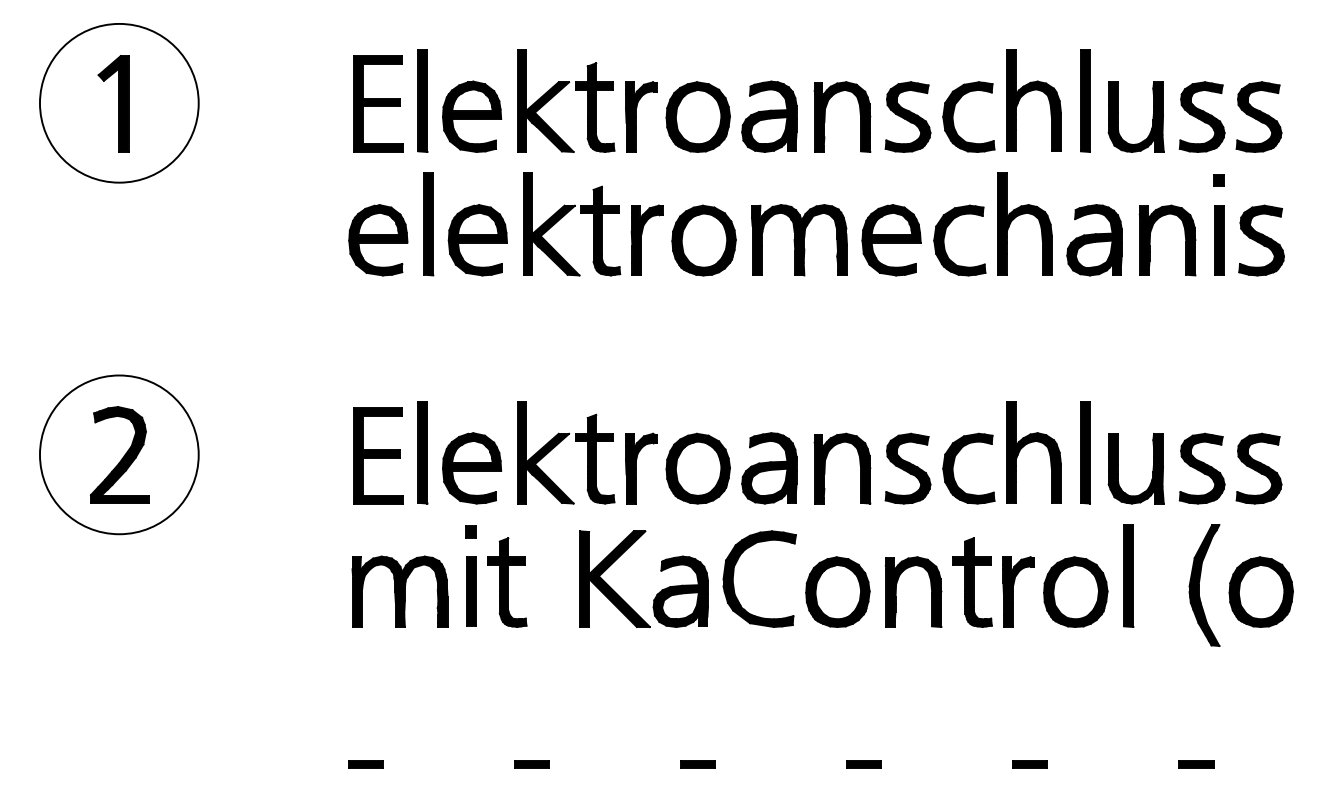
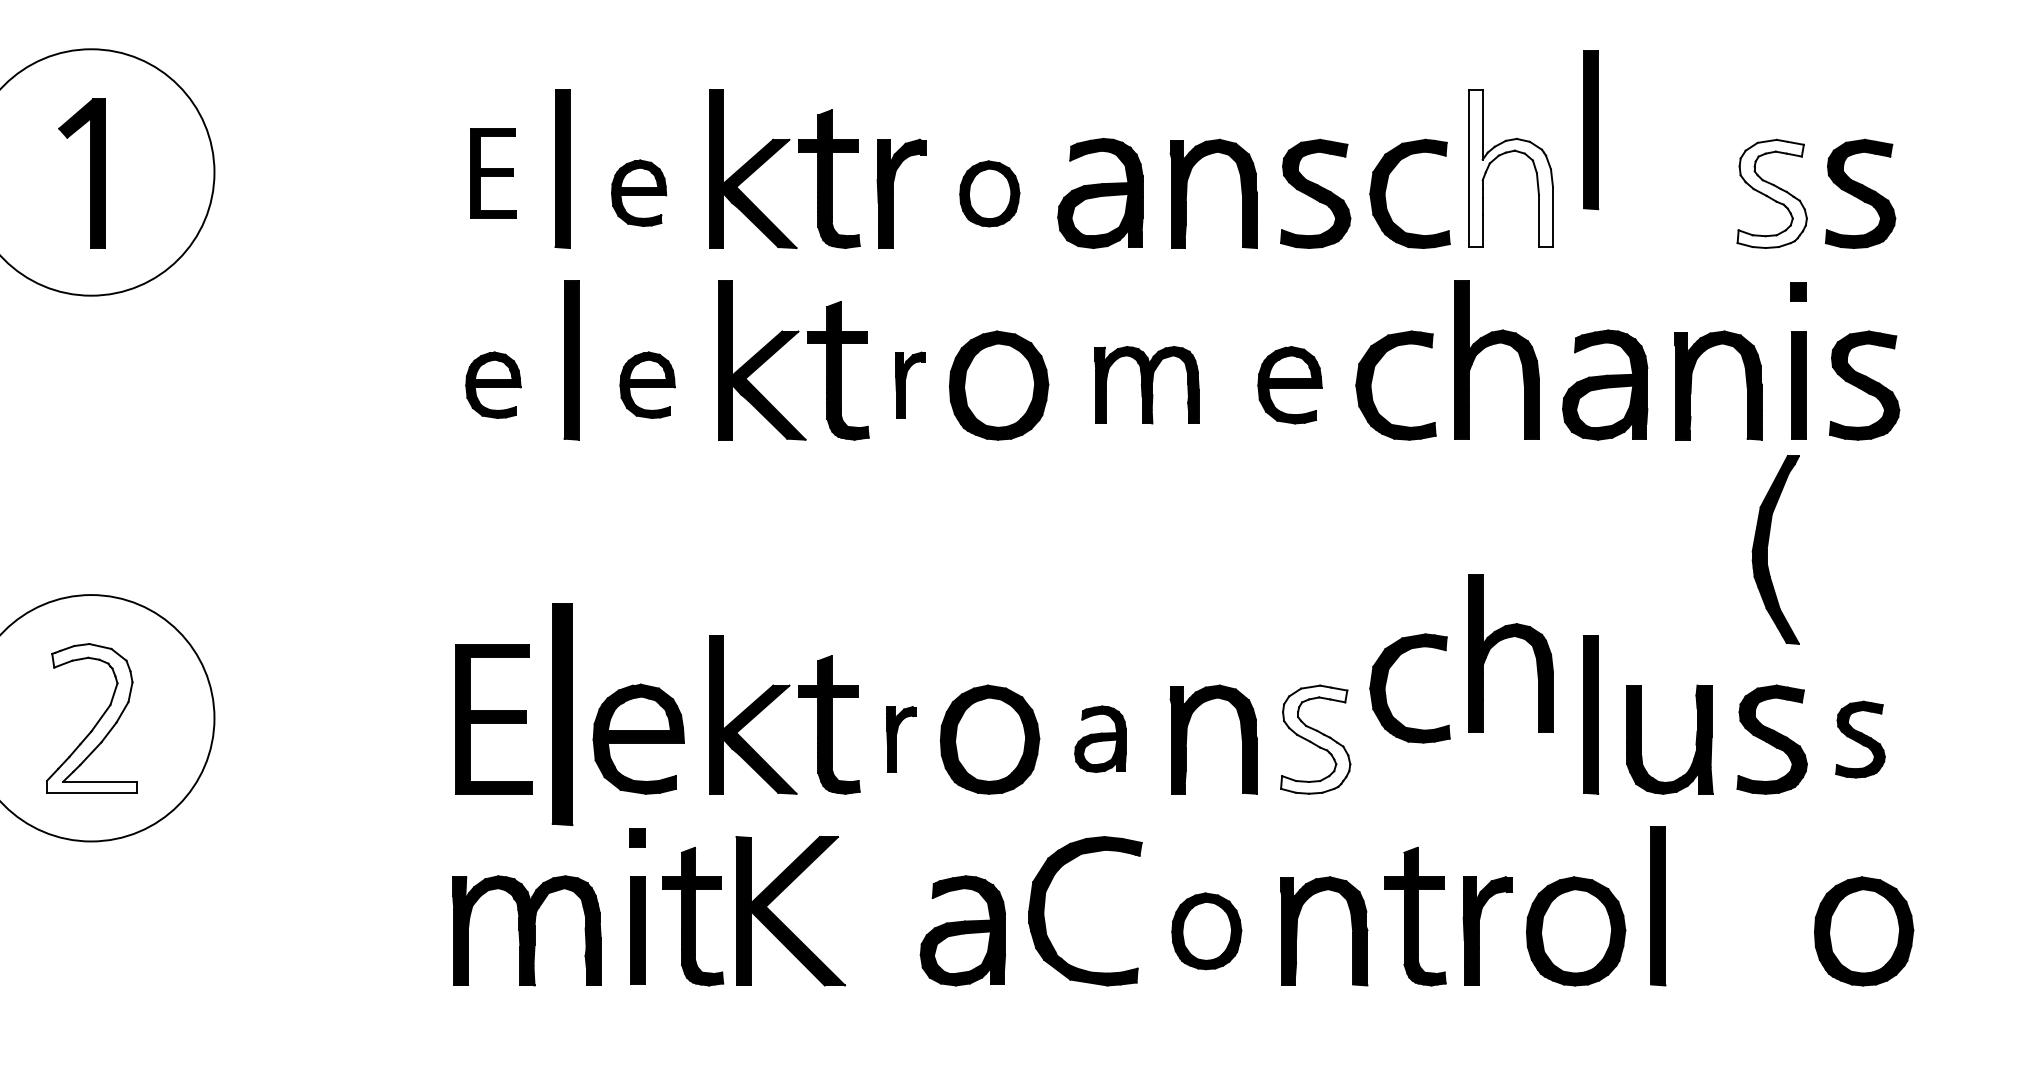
fill: (1033, 100) -> (1510, 168), removed
part: (1085, 100) -> (1591, 129), moved
part: (378, 103) -> (493, 172), size x0.6
part: (472, 116) -> (639, 192), size x0.6
part: (697, 116) -> (988, 192), size x0.6
part: (1118, 116) -> (1642, 192), removed
fill: (1201, 116) -> (1771, 192), removed
part: (646, 239) -> (909, 383), size x0.6
part: (378, 240) -> (493, 385), size x0.6
part: (477, 240) -> (647, 385), size x0.6
part: (799, 240) -> (1147, 385), size x0.7
part: (891, 240) -> (1289, 385), size x0.7
part: (1030, 443) -> (1505, 640), moved
part: (422, 452) -> (561, 714), size x1.4
fill: (119, 455) -> (91, 719), removed
part: (954, 464) -> (1387, 681), moved
part: (641, 468) -> (901, 739), size x0.6
part: (769, 468) -> (1100, 739), size x0.6
fill: (907, 468) -> (1314, 739), removed
part: (1258, 468) -> (1859, 739), size x0.7
part: (608, 584) -> (780, 919), moved
part: (1204, 585) -> (1775, 550), moved
part: (837, 591) -> (1206, 930), size x0.7

